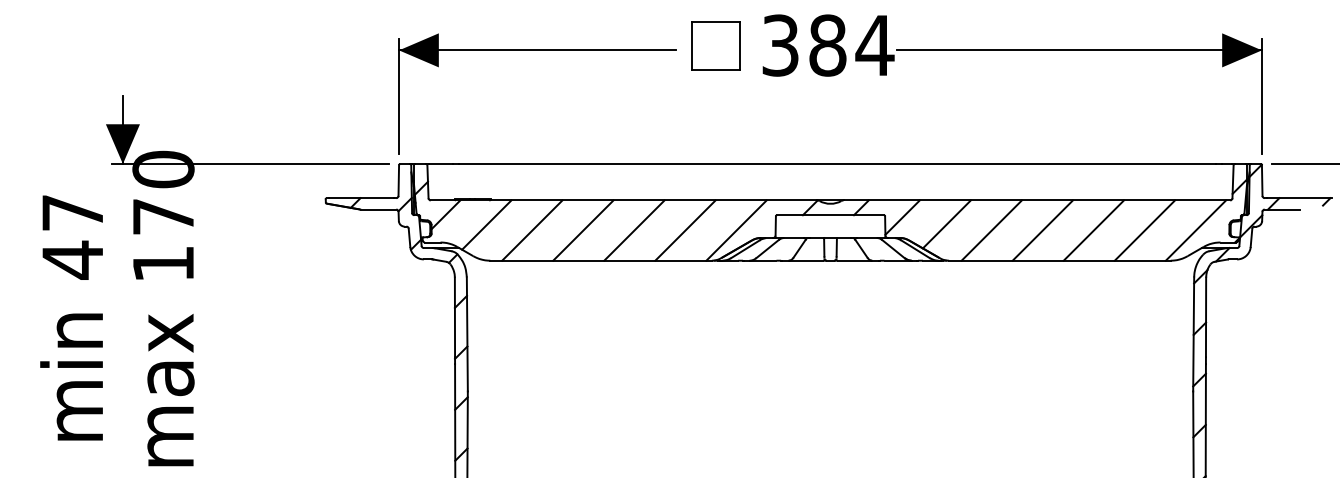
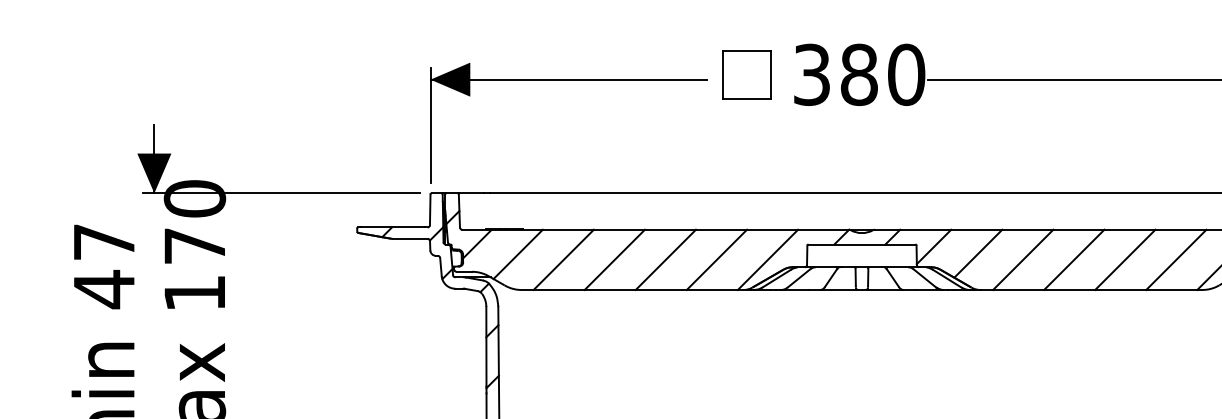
text: (874, 45) -> (905, 74), 384 -> 380

